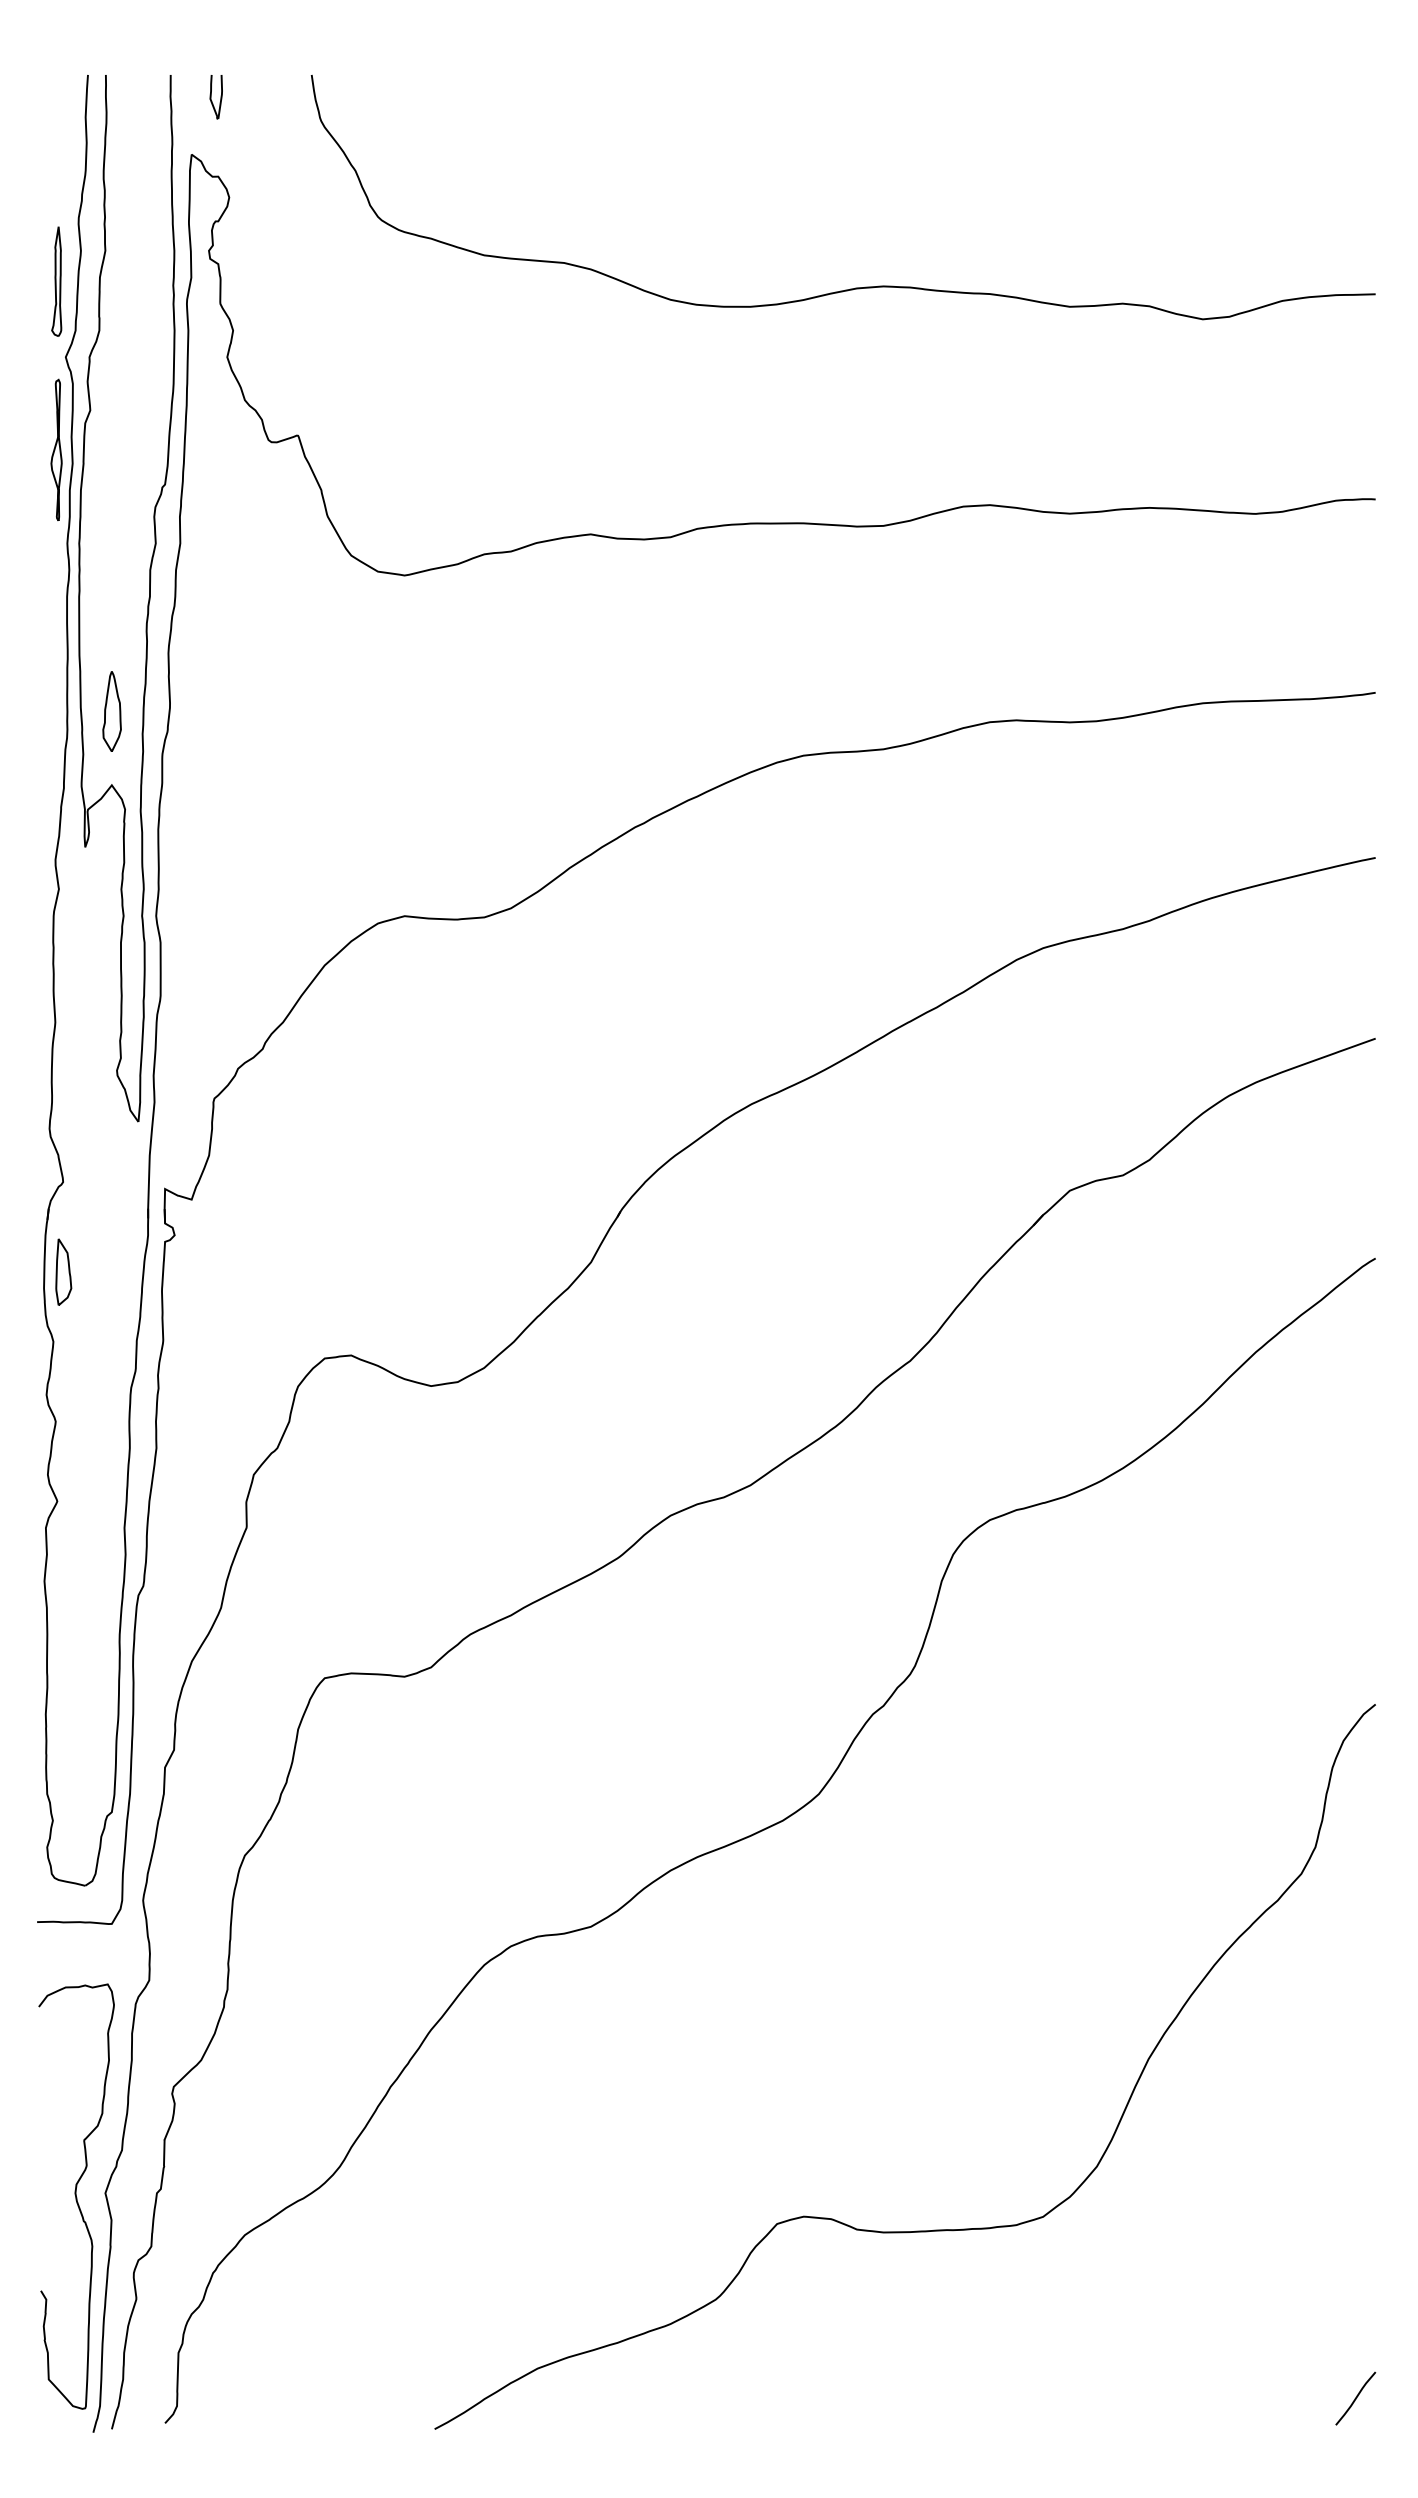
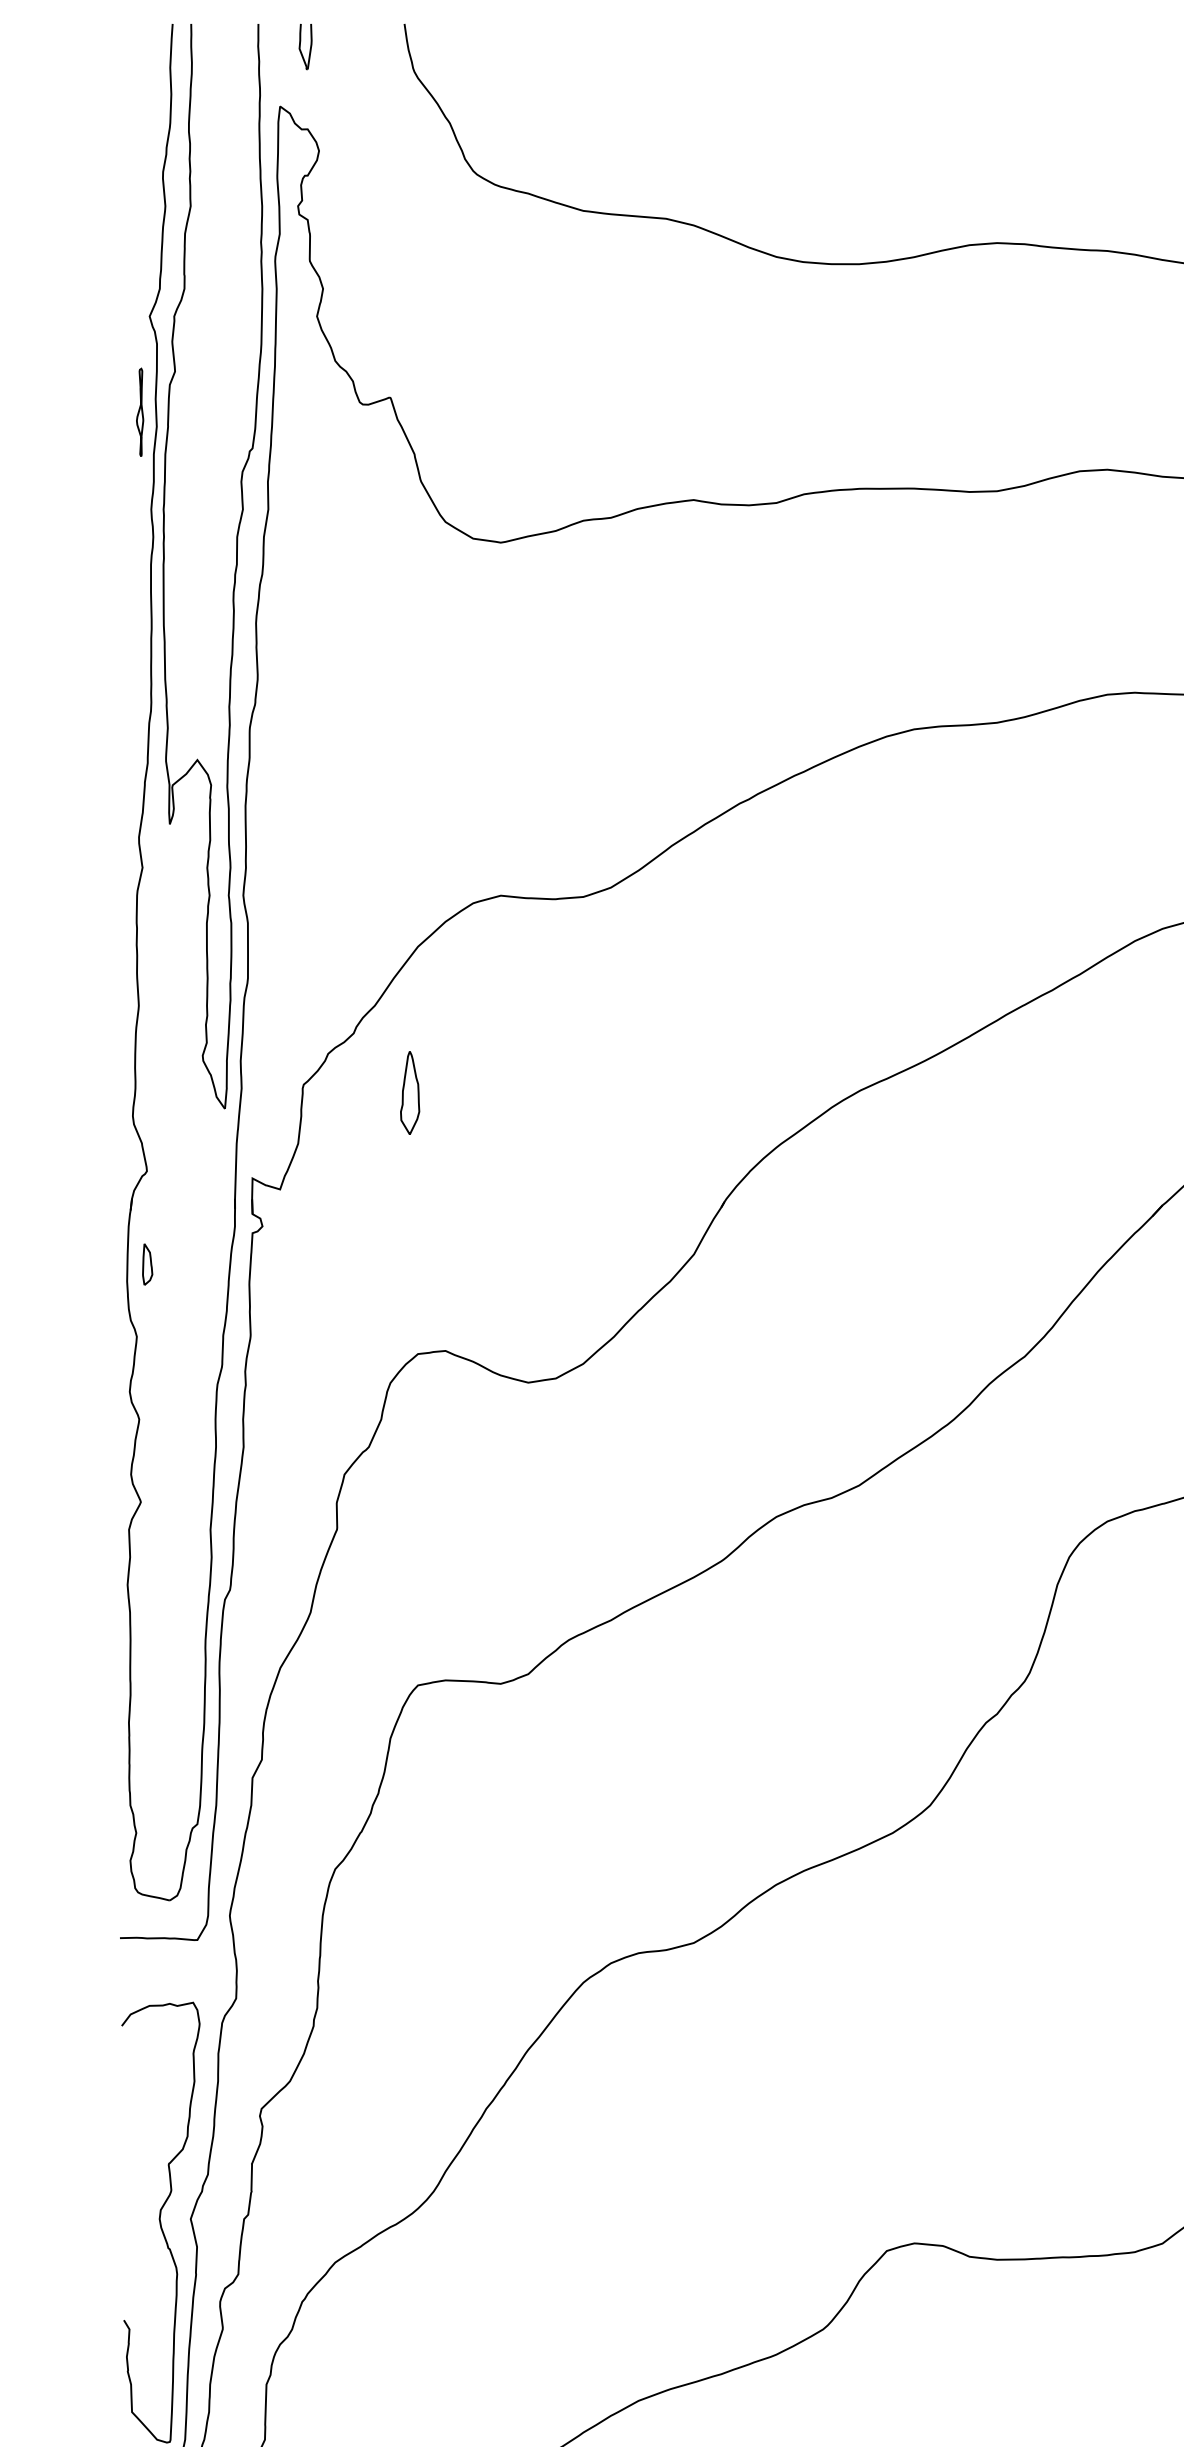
part: (56, 281) -> (140, 237), removed
part: (56, 449) -> (140, 412), size x0.6
part: (111, 711) -> (409, 1092), moved
part: (63, 1271) -> (147, 1263), size x0.6

